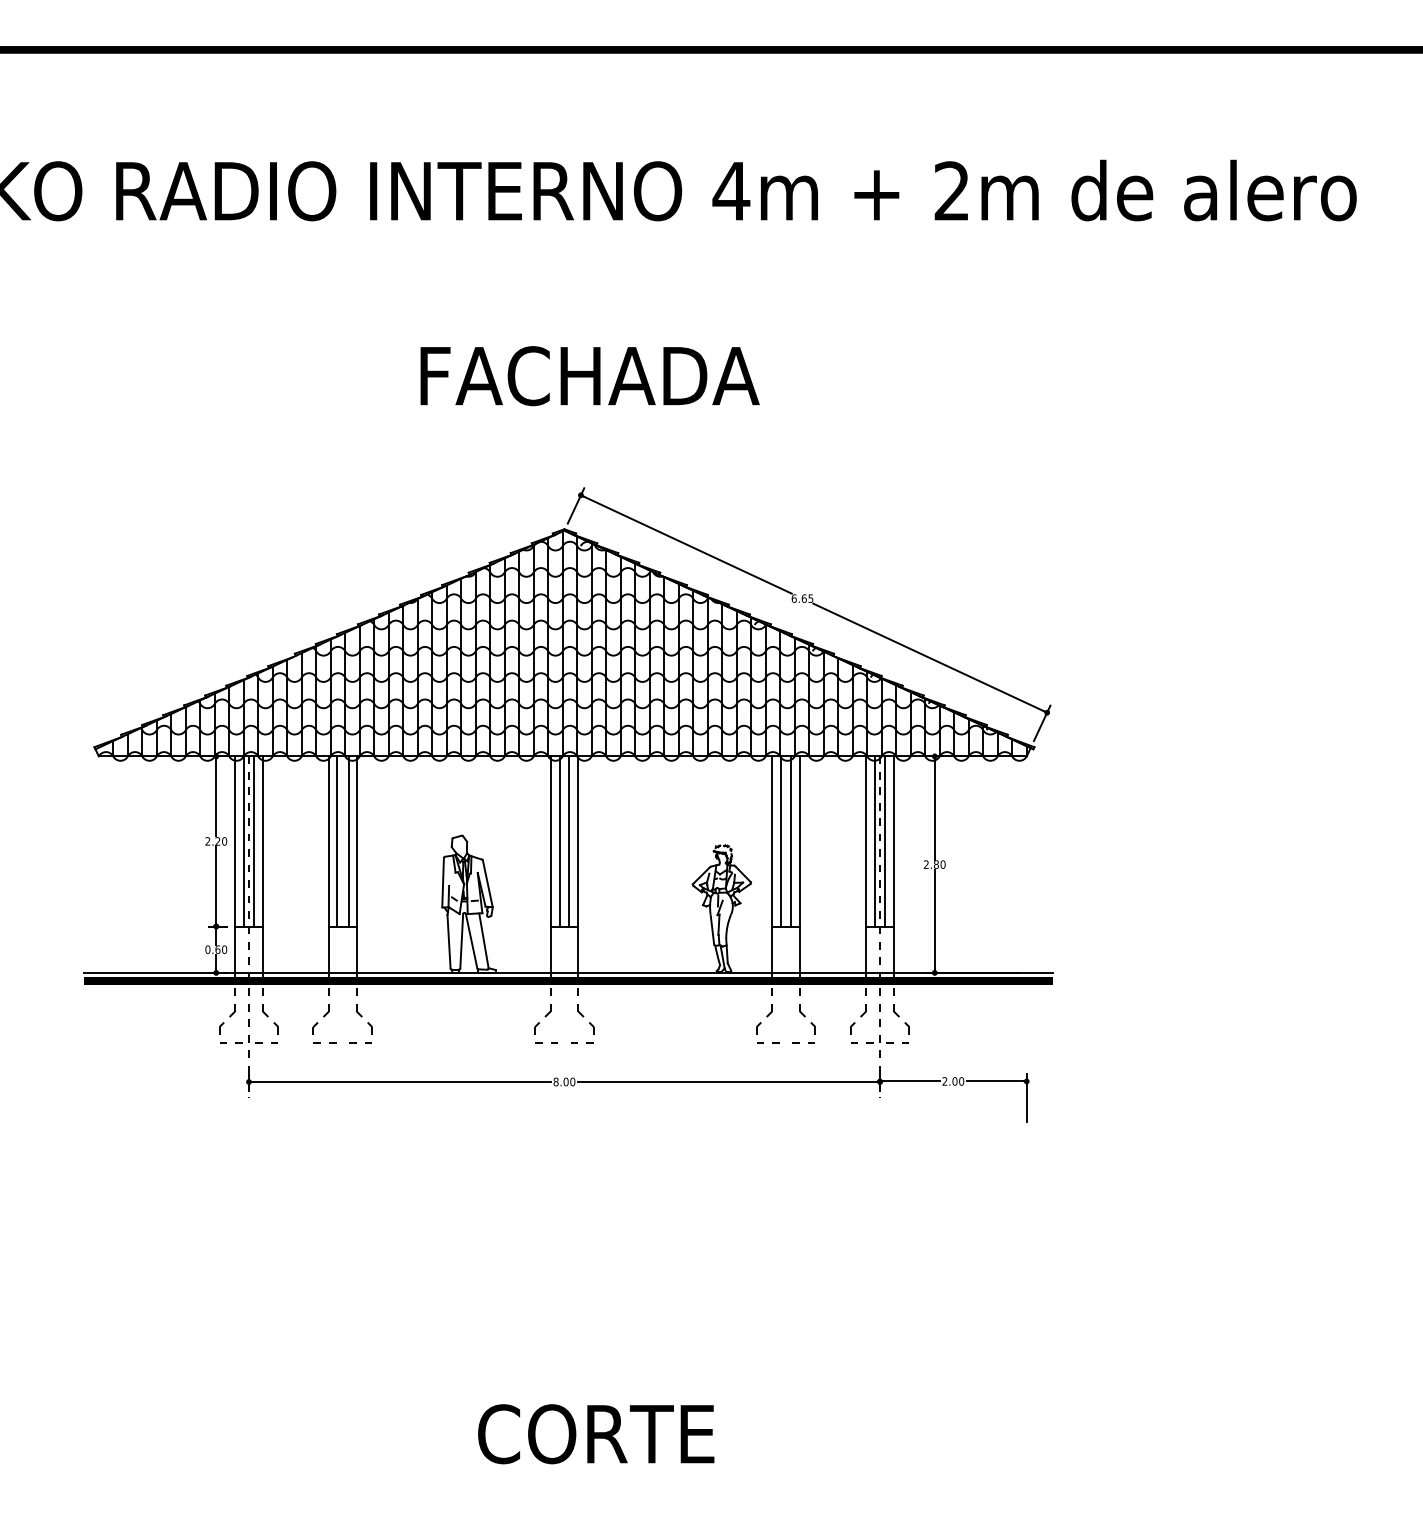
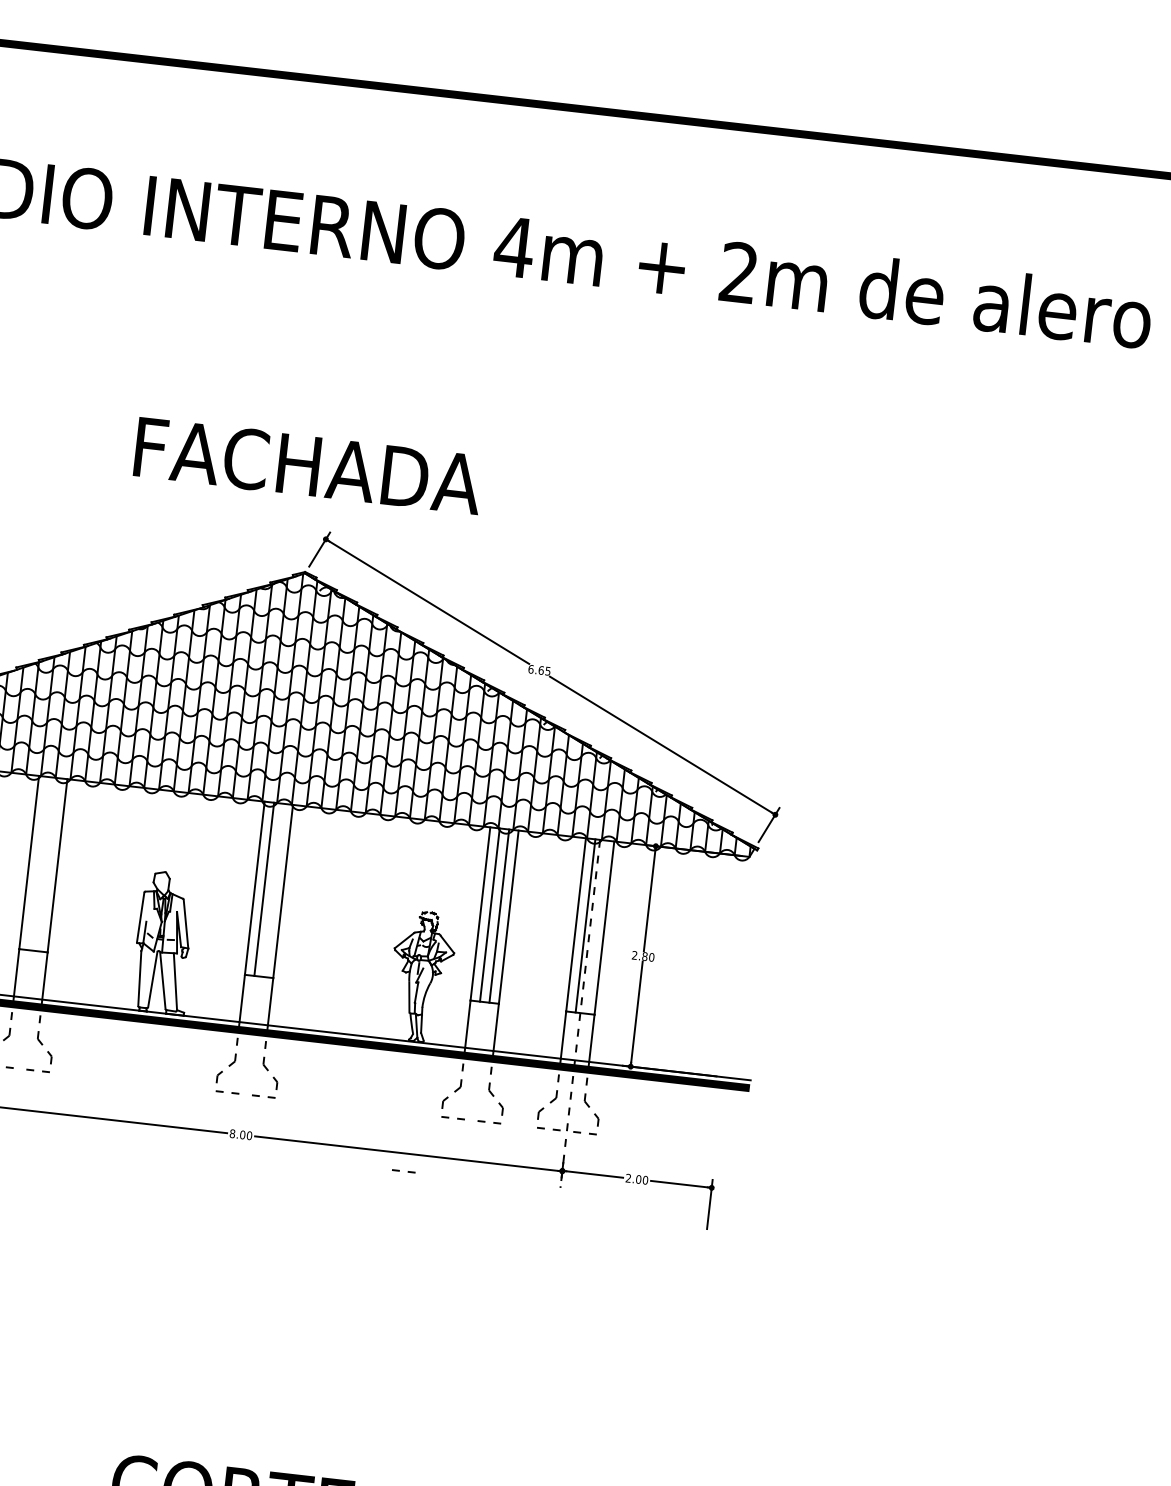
text: (589, 376) -> (307, 466), moved
line: (336, 841) -> (36, 863), removed
line: (349, 841) -> (50, 864), removed
line: (569, 841) -> (274, 890), removed
line: (884, 841) -> (594, 927), removed
line: (730, 1099) -> (408, 1171), added

